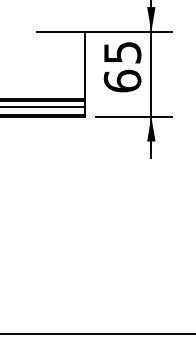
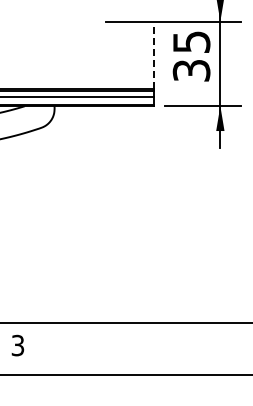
line: (85, 67) -> (154, 56), solid -> dashed
text: (122, 81) -> (191, 70), 65 -> 35

